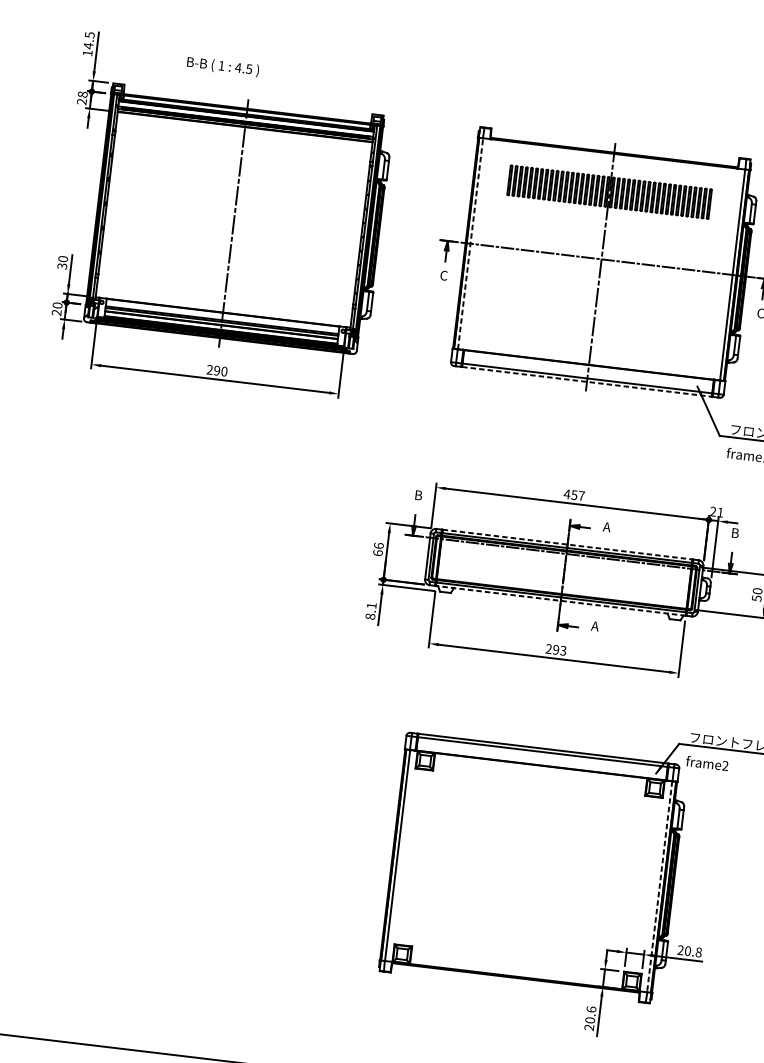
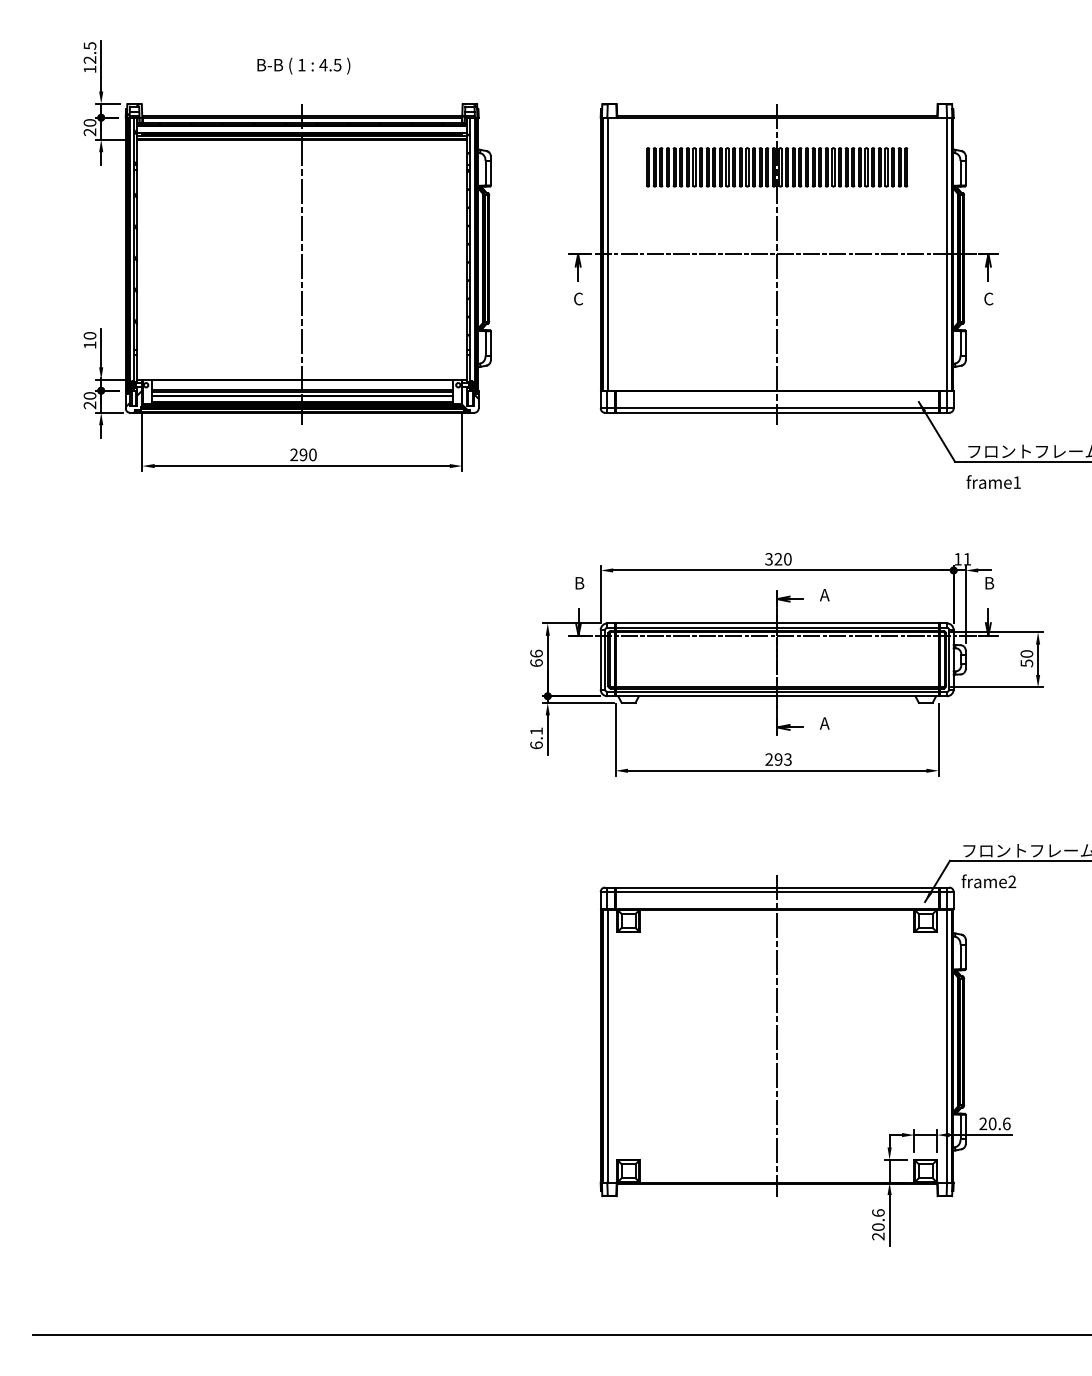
text: (88, 46) -> (89, 60), 14.5 -> 12.5
text: (222, 66) -> (303, 65), moved
text: (83, 94) -> (90, 122), 28 -> 20
line: (470, 243) -> (607, 254), dashed -> solid
text: (61, 266) -> (89, 345), 30 -> 10
line: (587, 381) -> (777, 412), dashed -> solid
text: (573, 495) -> (777, 559), 457 -> 320
text: (712, 511) -> (957, 559), 21 -> 11
line: (567, 544) -> (777, 623), dashed -> solid
line: (561, 601) -> (777, 696), dashed -> solid
text: (370, 616) -> (536, 745), 8.1 -> 6.1
line: (529, 863) -> (777, 1035), added
line: (659, 887) -> (946, 1046), dashed -> solid
text: (698, 952) -> (1006, 1123), 20.8 -> 20.6

